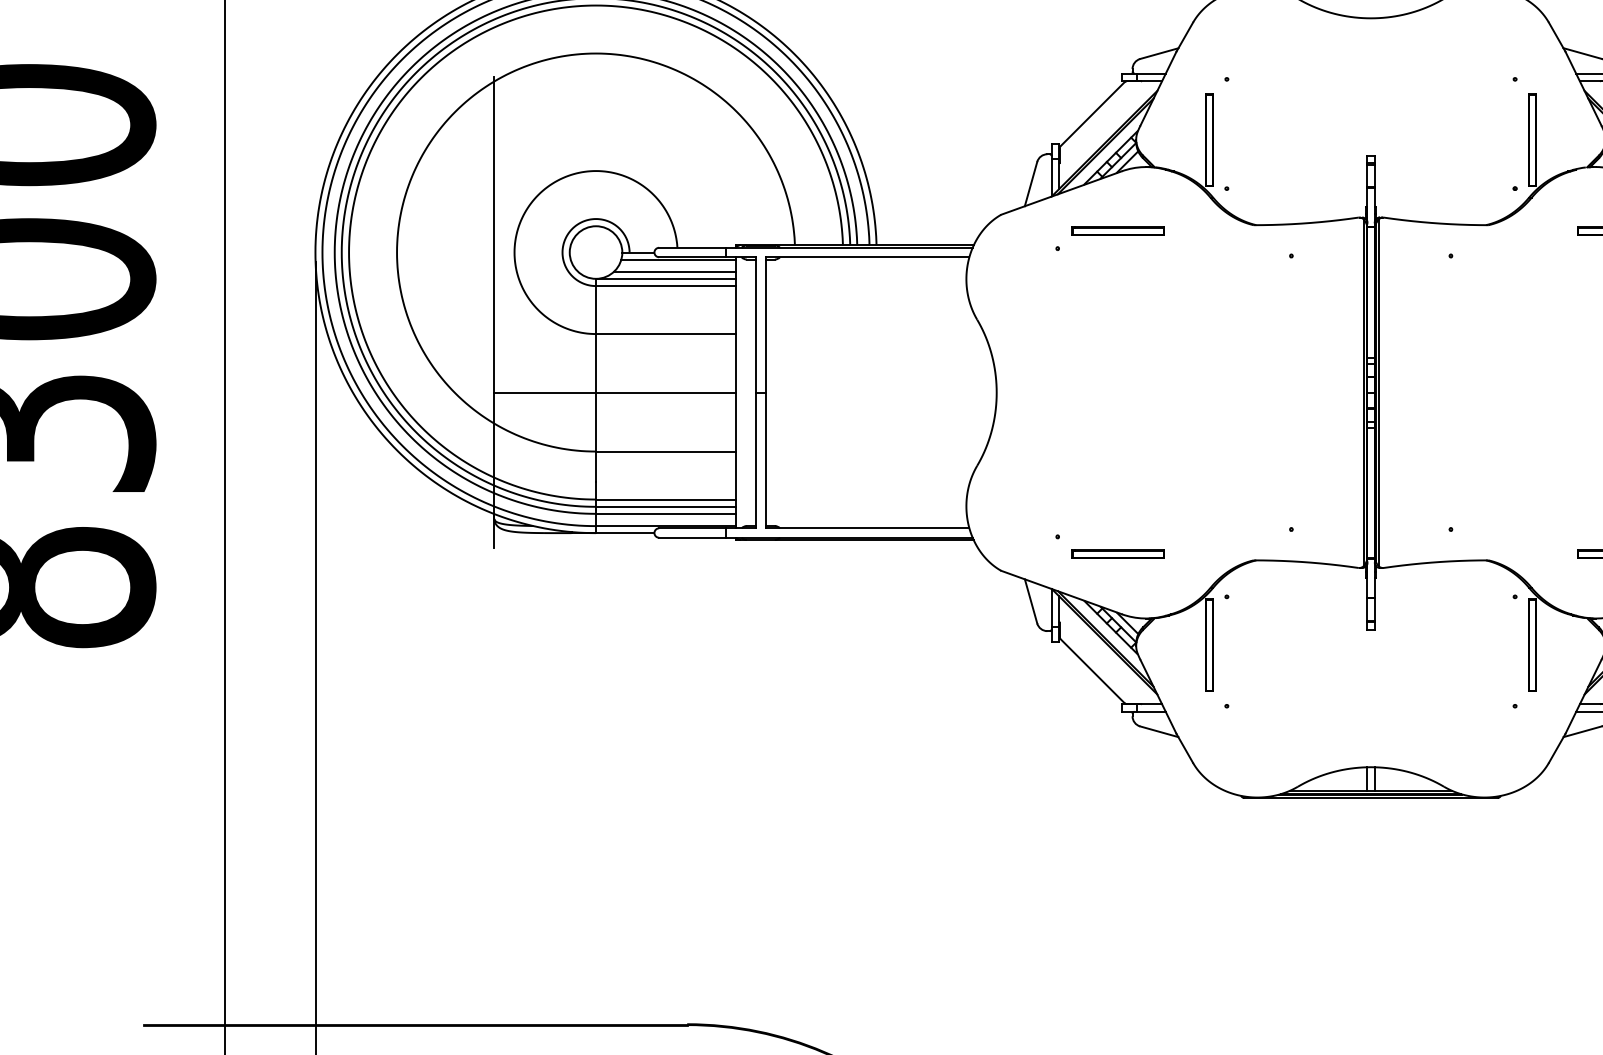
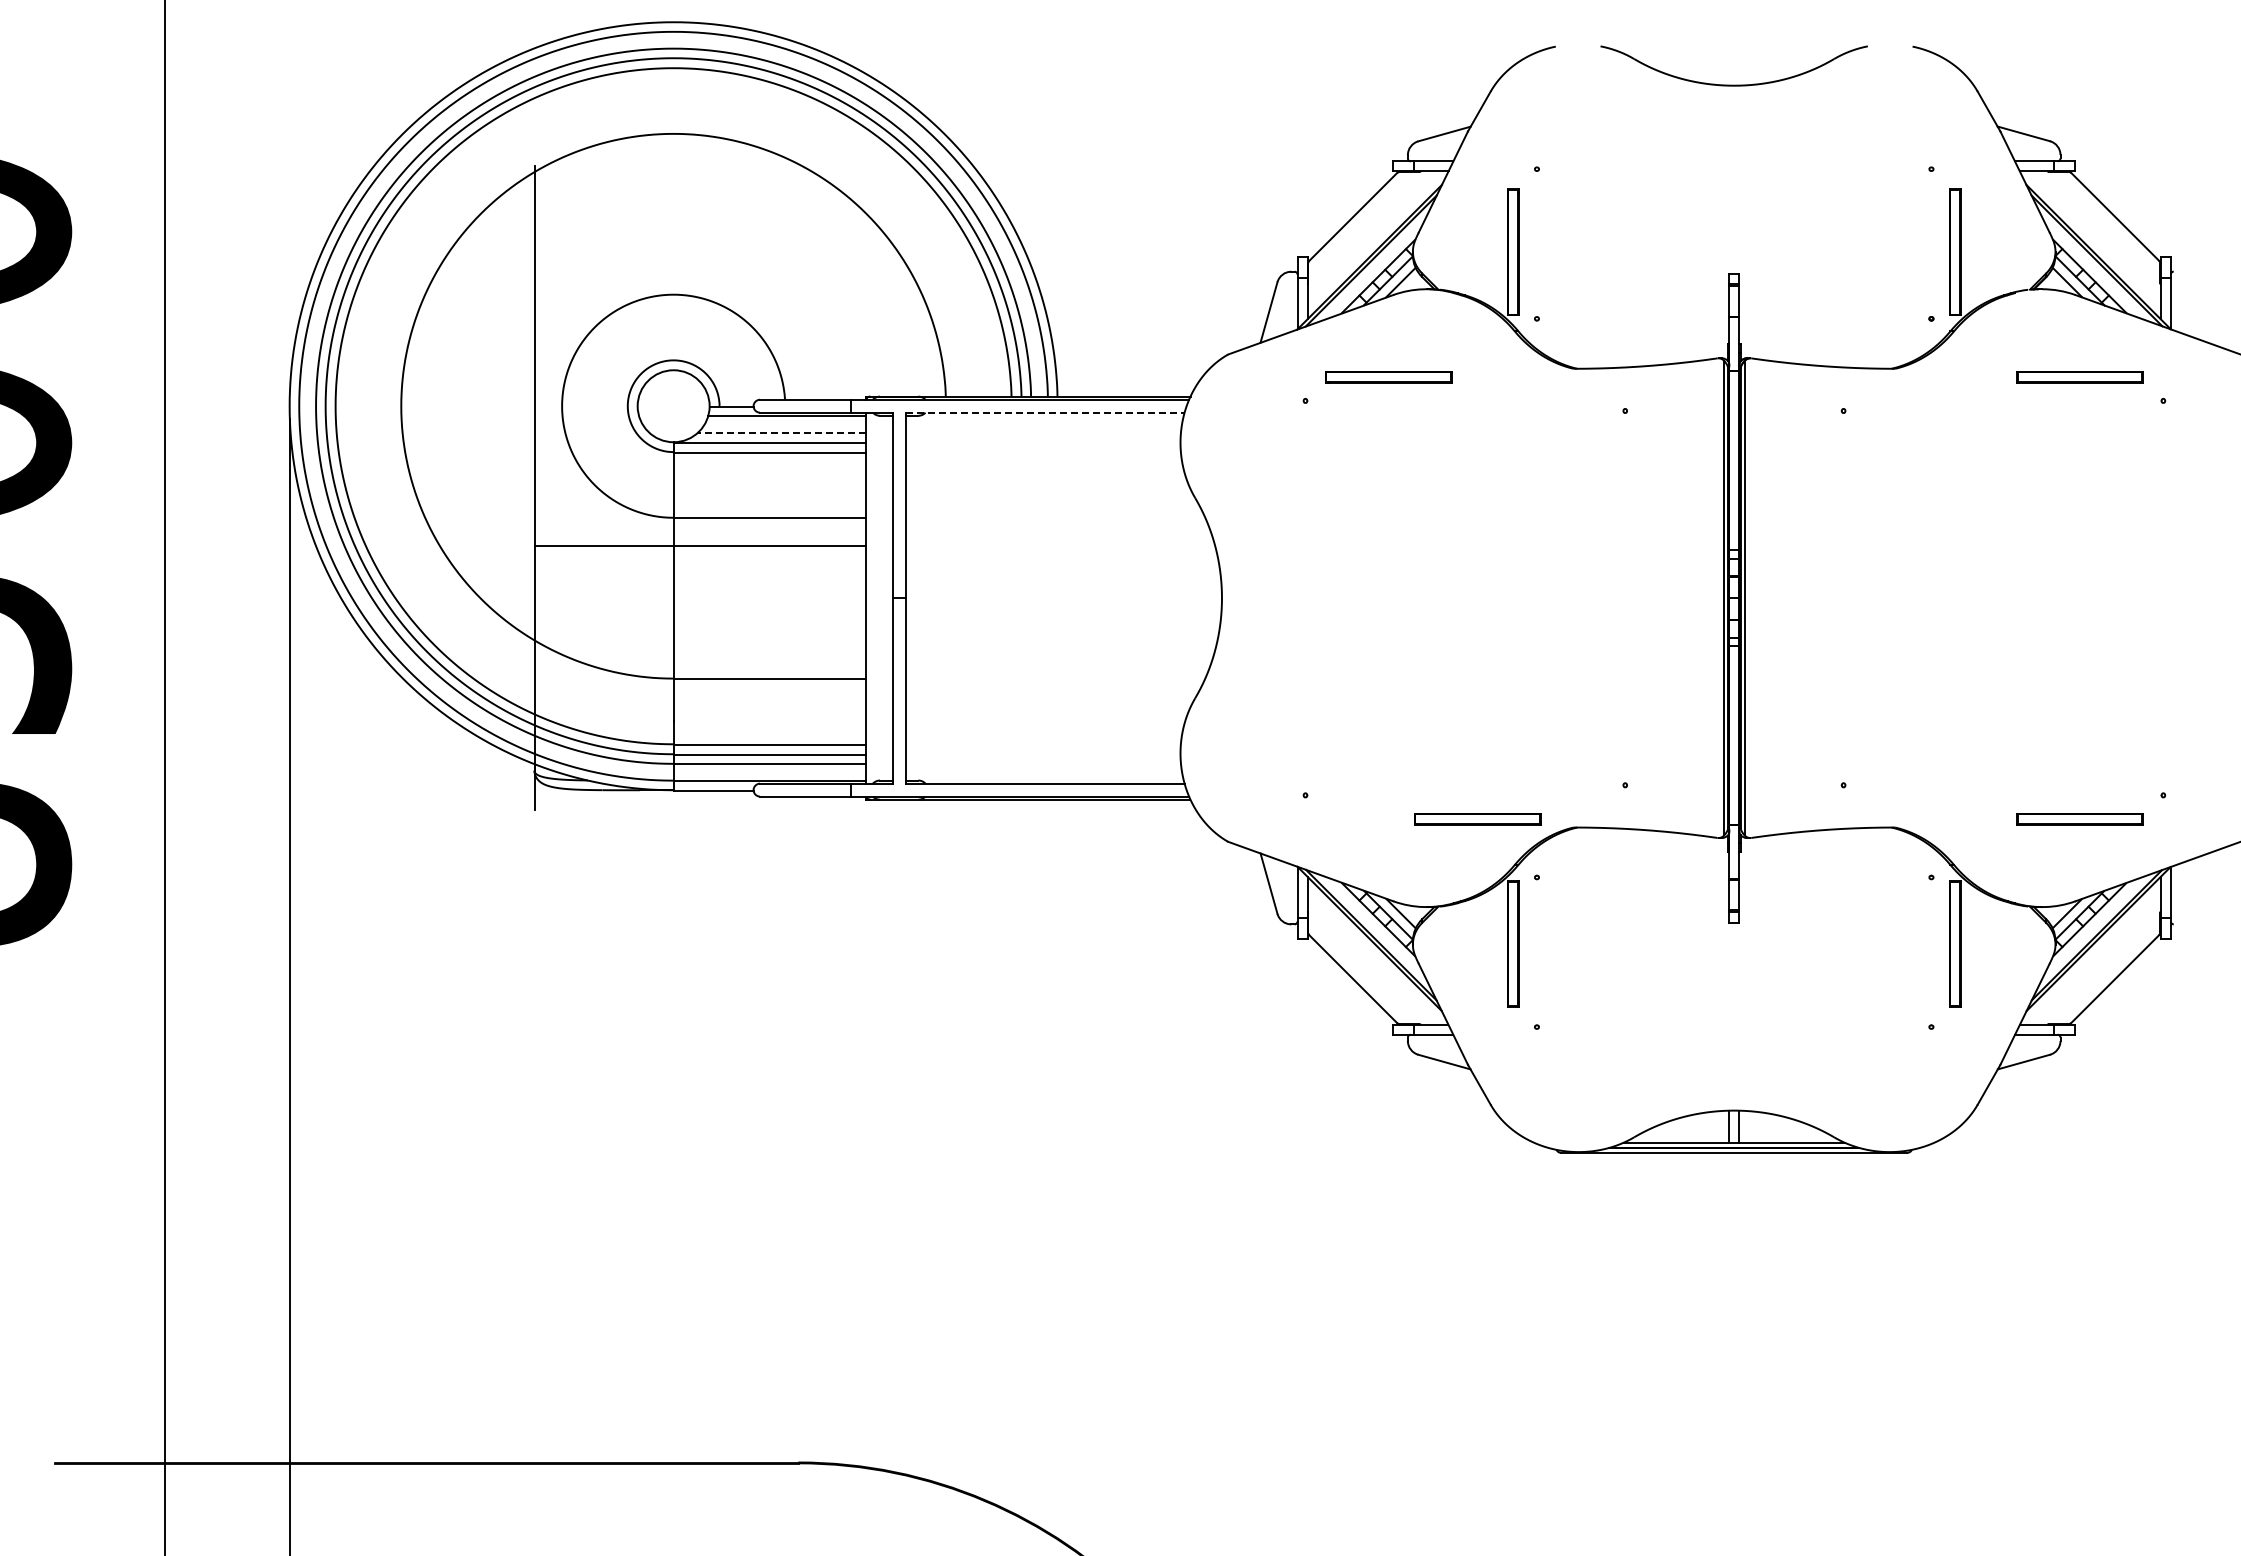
line: (867, 257) -> (1045, 412), solid -> dashed
line: (674, 271) -> (781, 432), solid -> dashed
line: (614, 393) -> (699, 545), moved
part: (1118, 554) -> (1477, 819), moved

